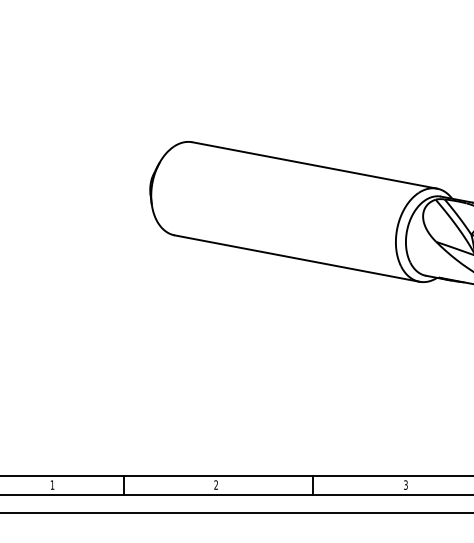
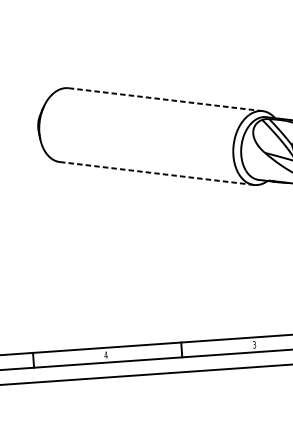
line: (314, 165) -> (165, 99), solid -> dashed
line: (297, 258) -> (157, 173), solid -> dashed
text: (216, 484) -> (106, 354), 2 -> 4

